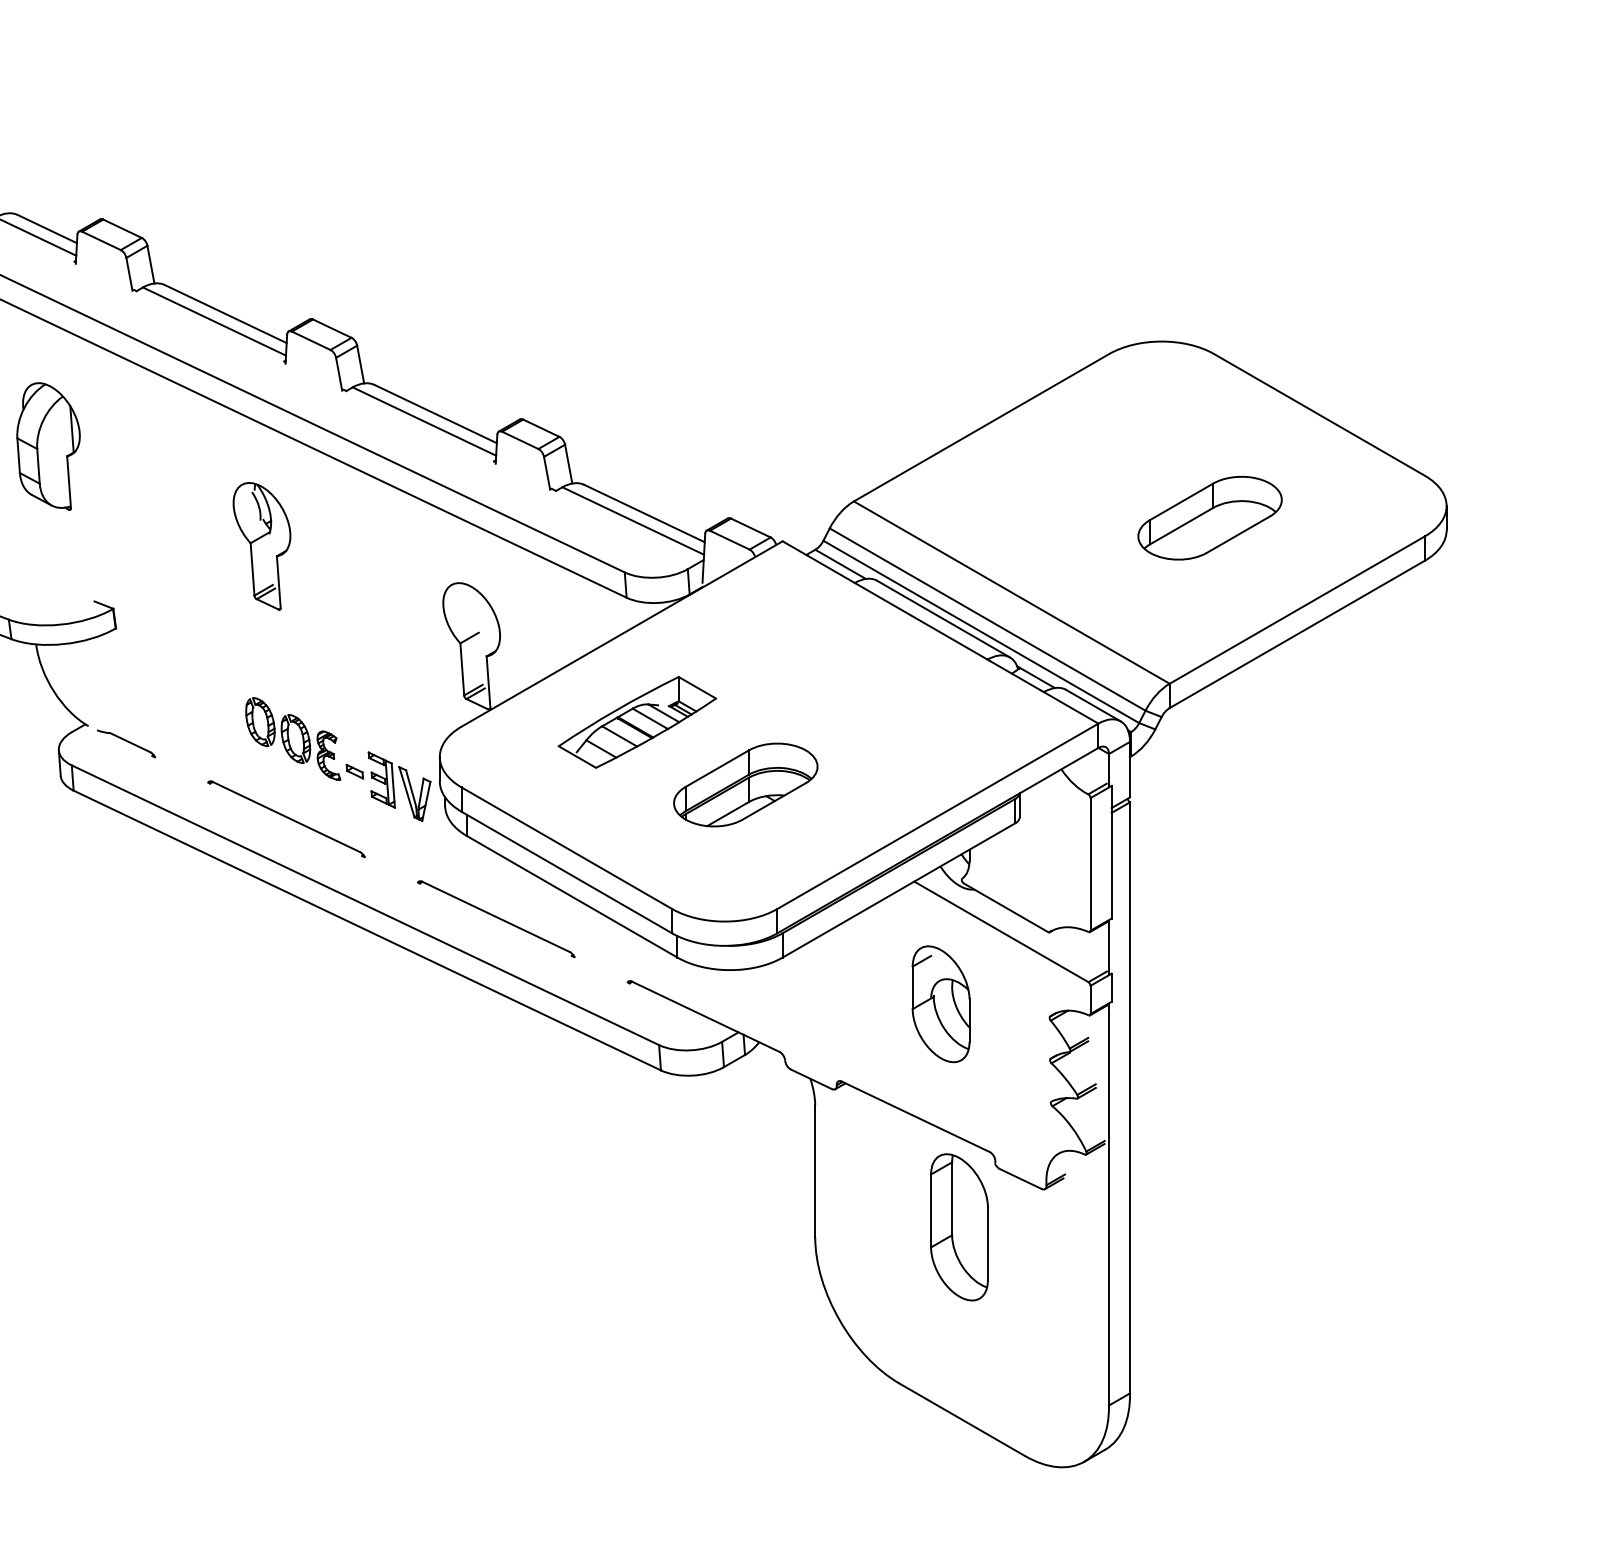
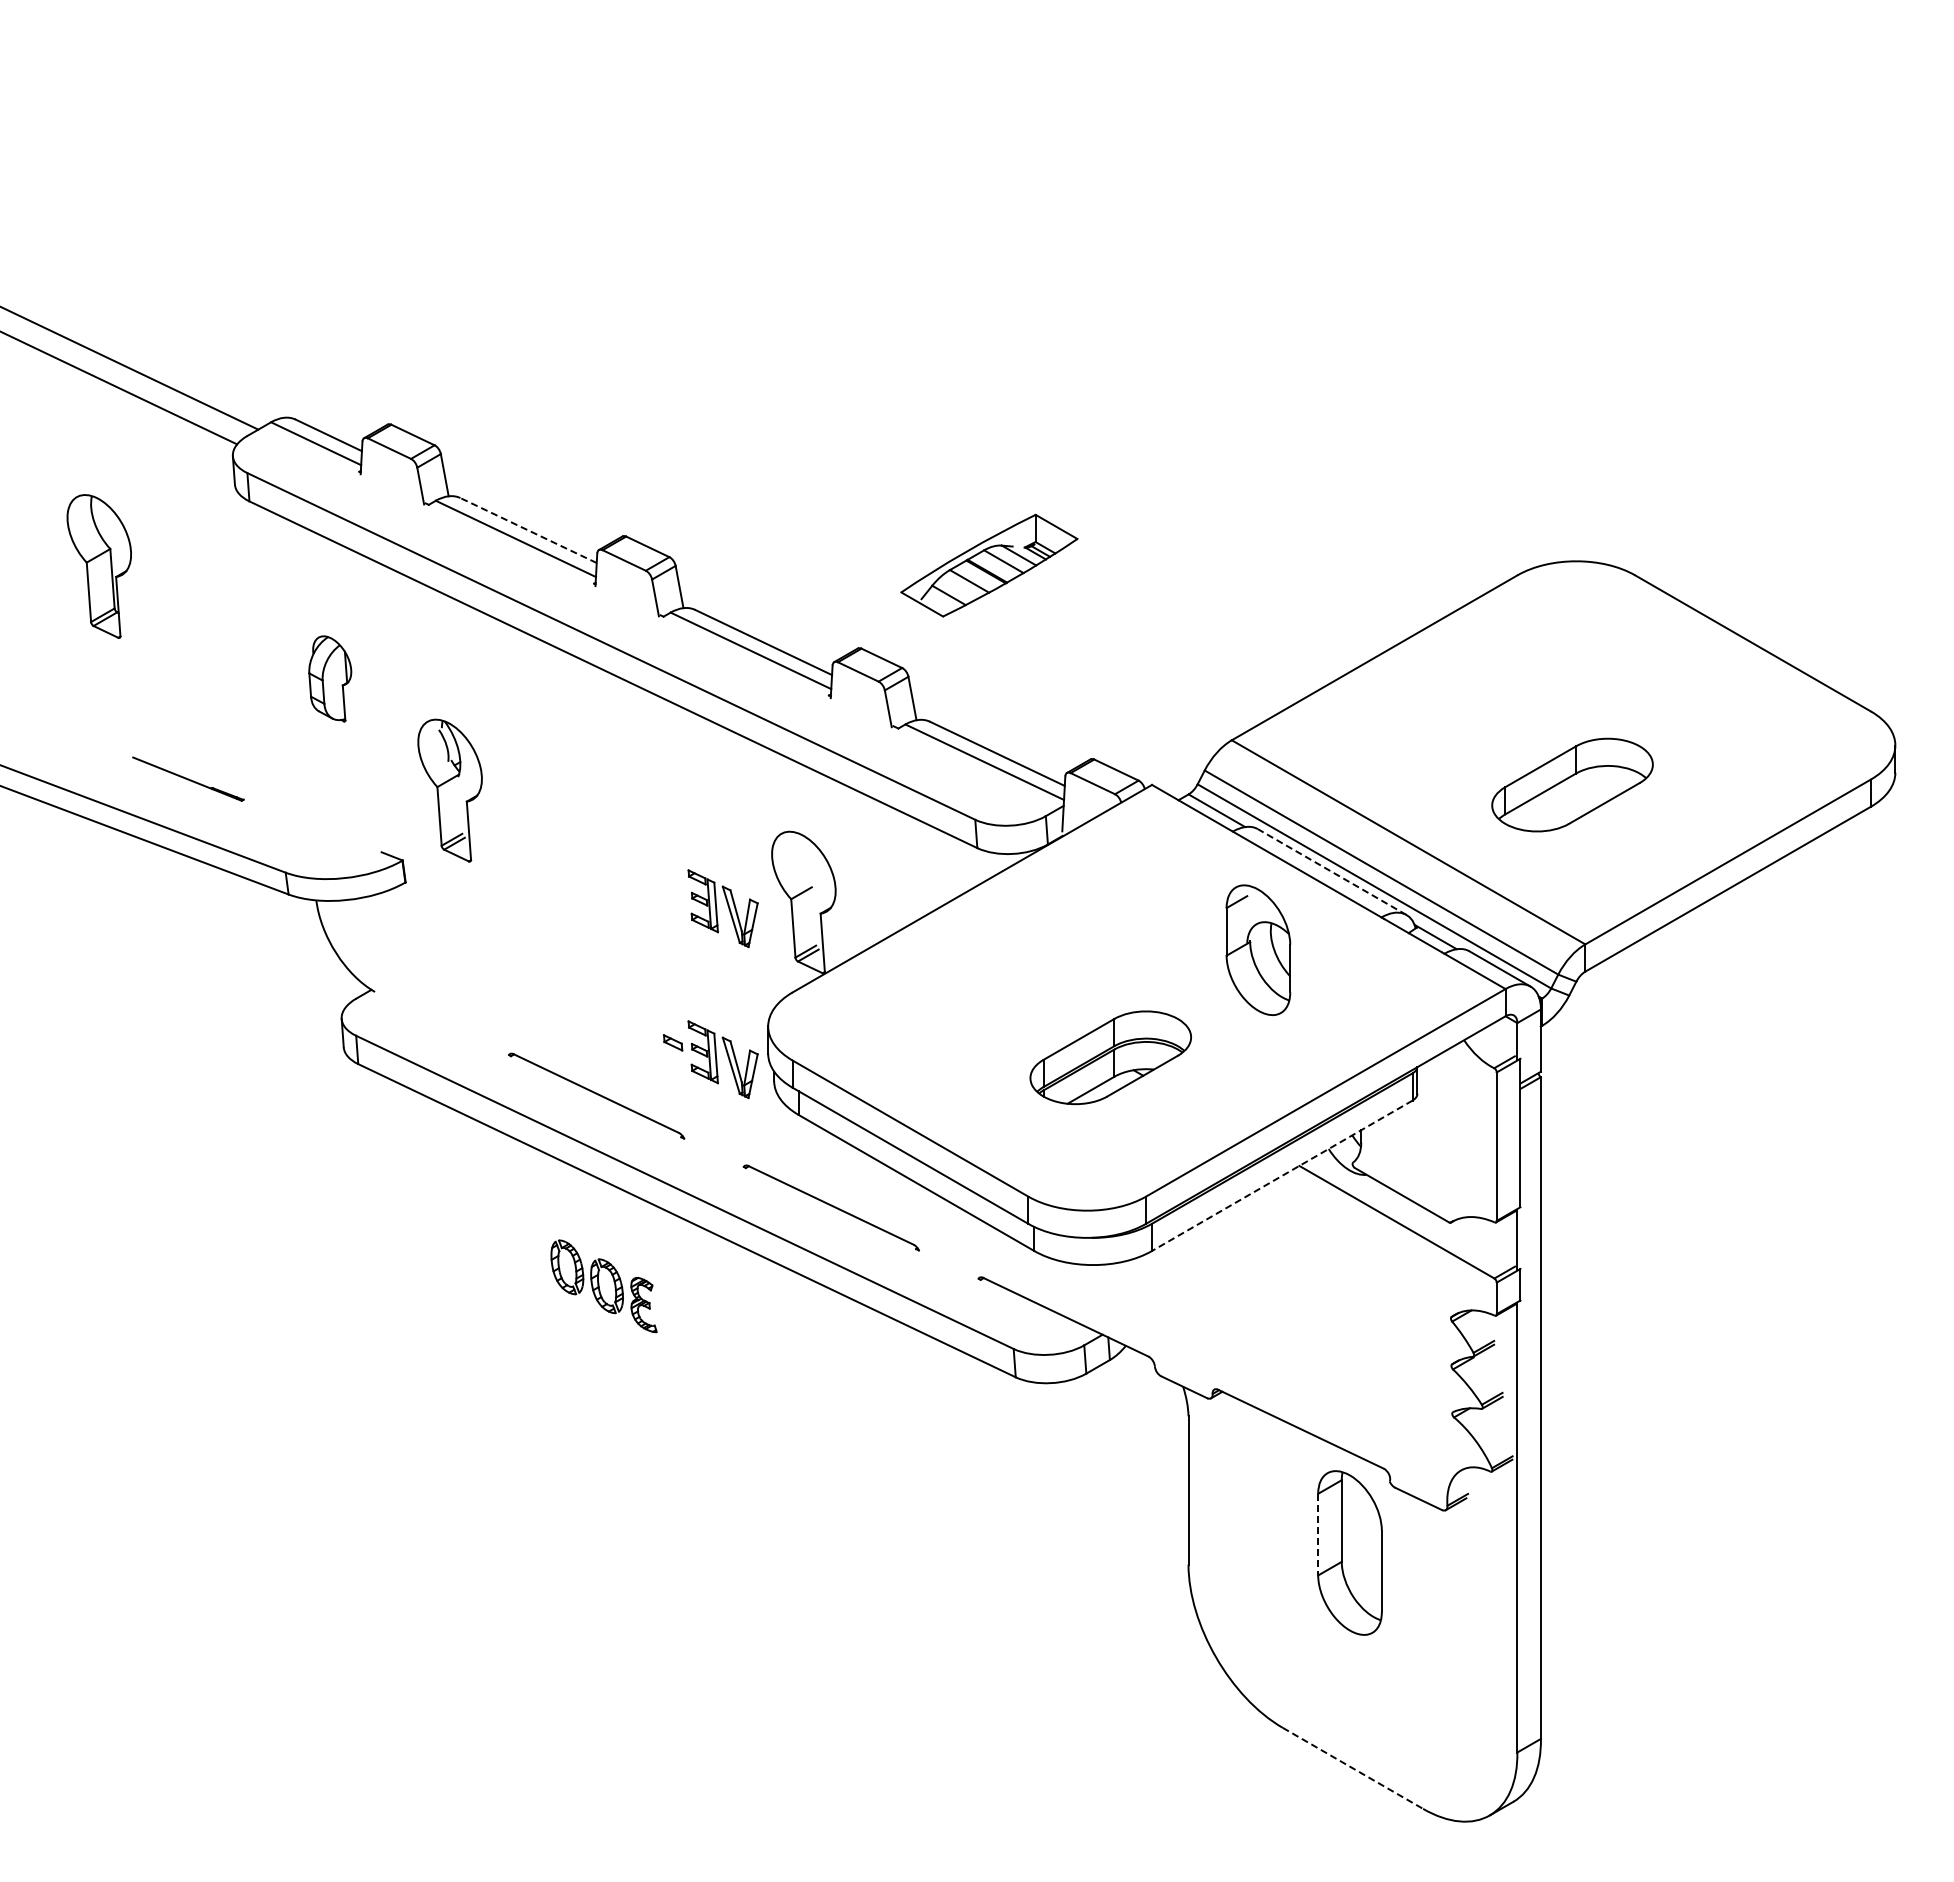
line: (225, 314) -> (528, 530), solid -> dashed
part: (48, 446) -> (330, 678), size x0.6
part: (1210, 517) -> (1572, 784), moved
part: (261, 546) -> (449, 790), moved
line: (943, 619) -> (1332, 872), solid -> dashed
part: (399, 651) -> (722, 908), added
part: (637, 722) -> (989, 565), moved
part: (292, 739) -> (603, 1286), moved
part: (126, 743) -> (417, 1011), removed
line: (898, 891) -> (1281, 1176), solid -> dashed
part: (941, 1003) -> (1258, 949), moved
line: (931, 1210) -> (1318, 1534), solid -> dashed
line: (962, 1419) -> (1353, 1768), solid -> dashed

